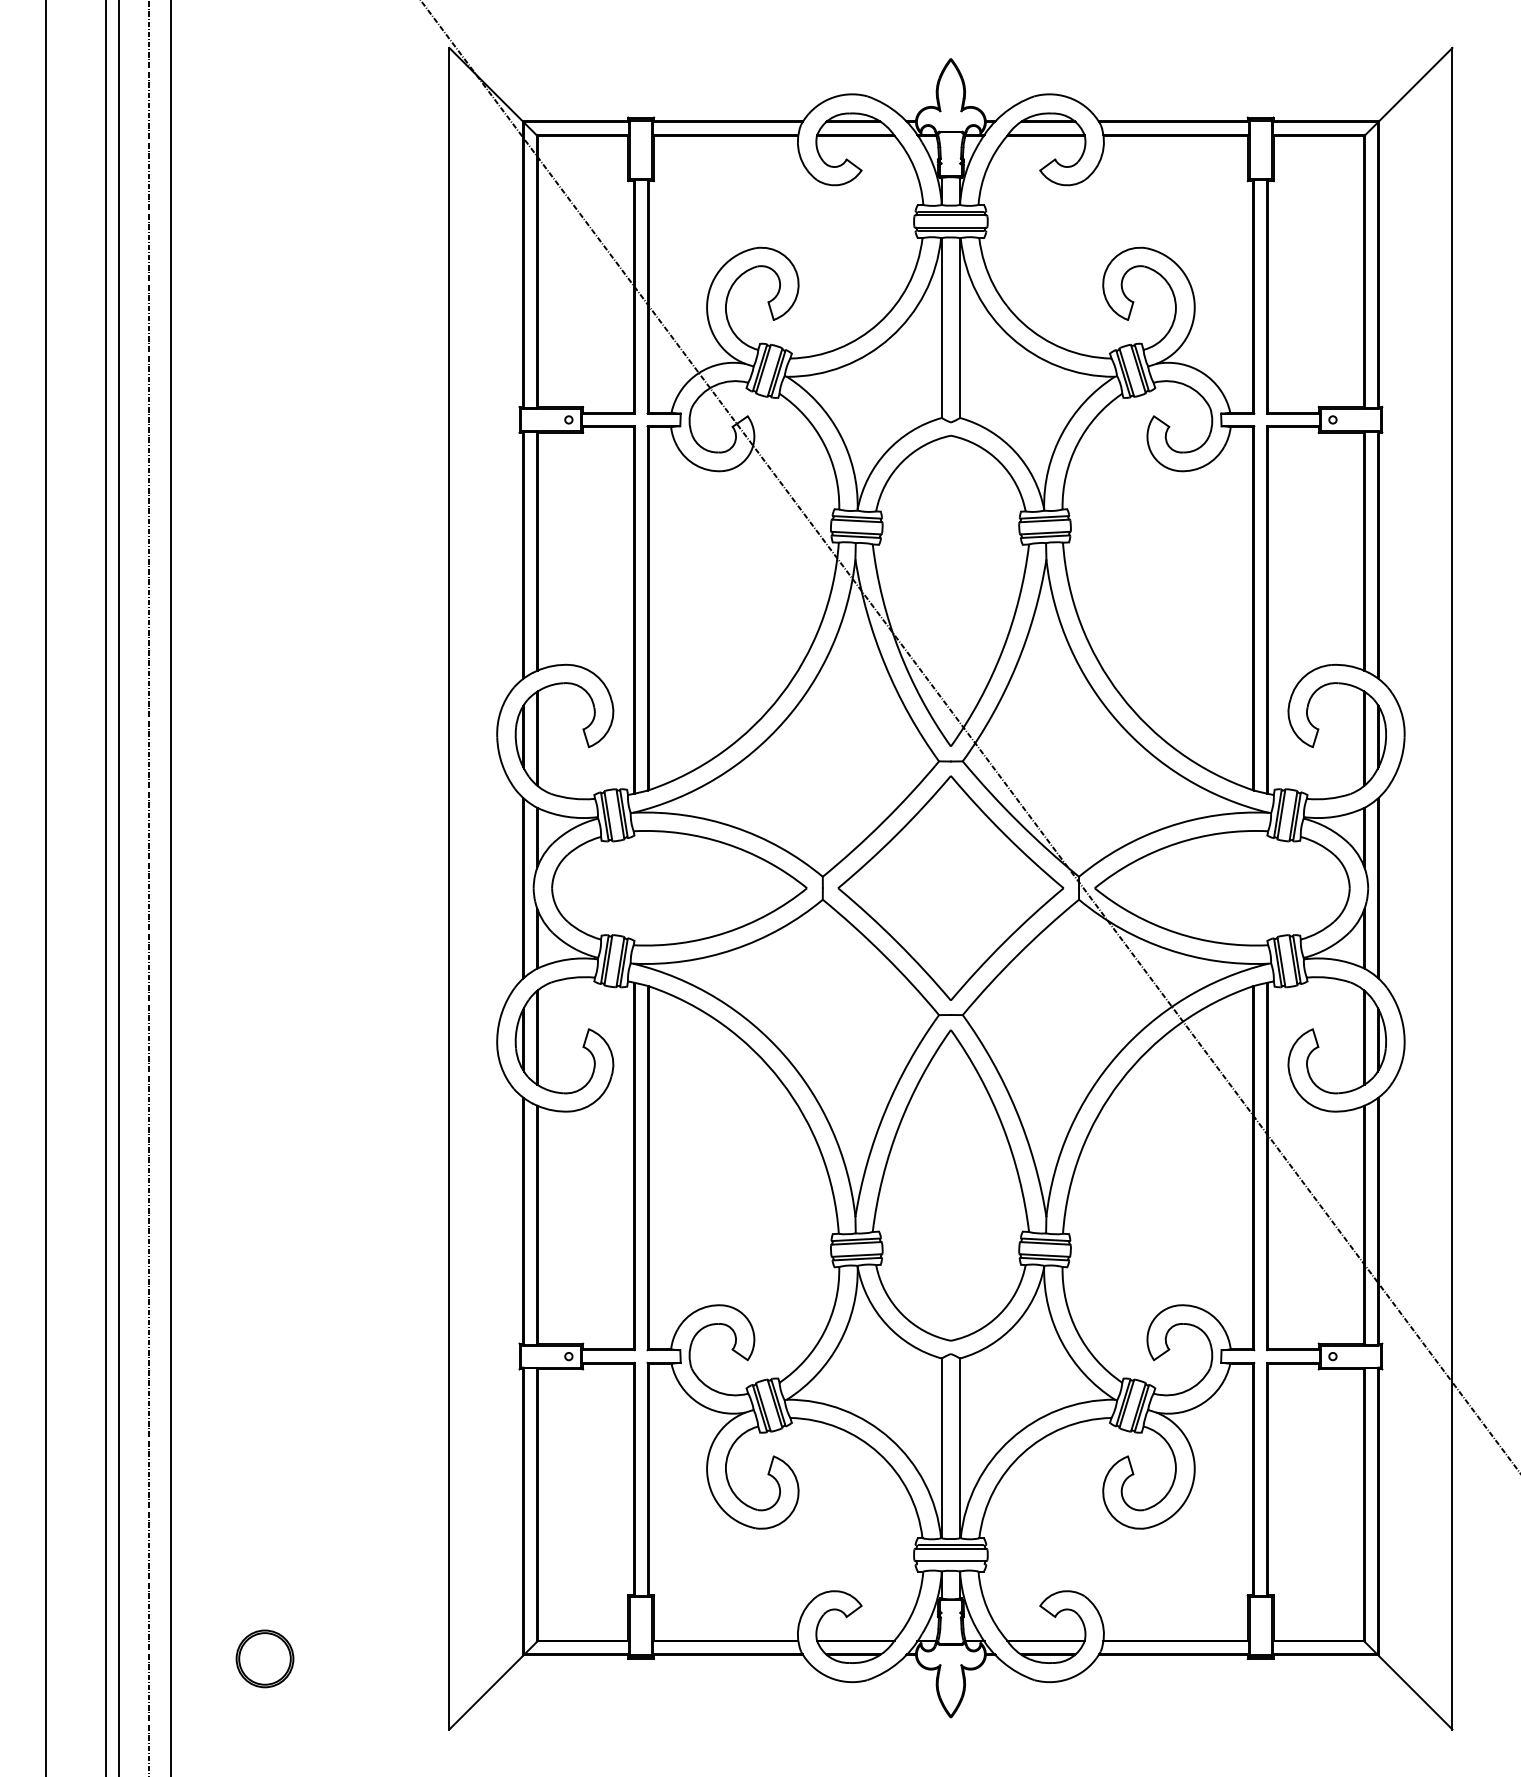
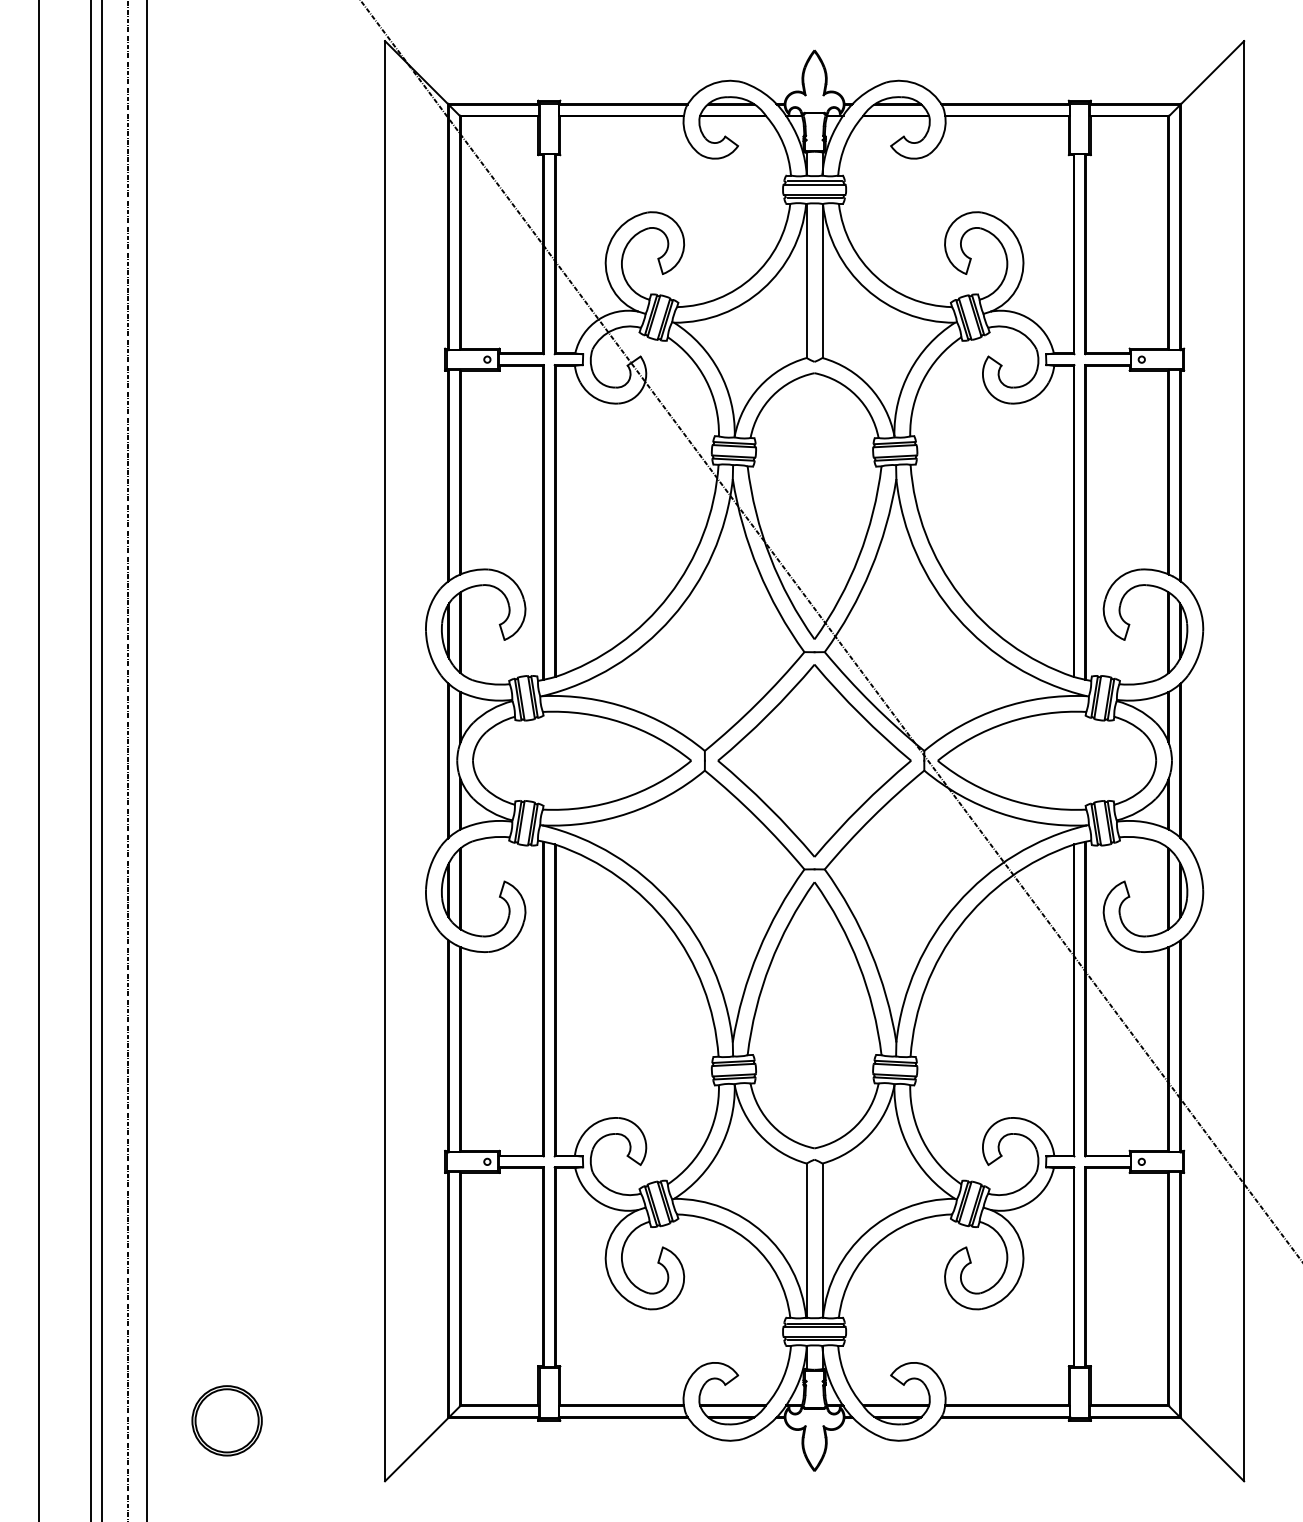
line: (951, 1564) -> (815, 1339), added
part: (264, 1658) -> (226, 1420), size x1.43

